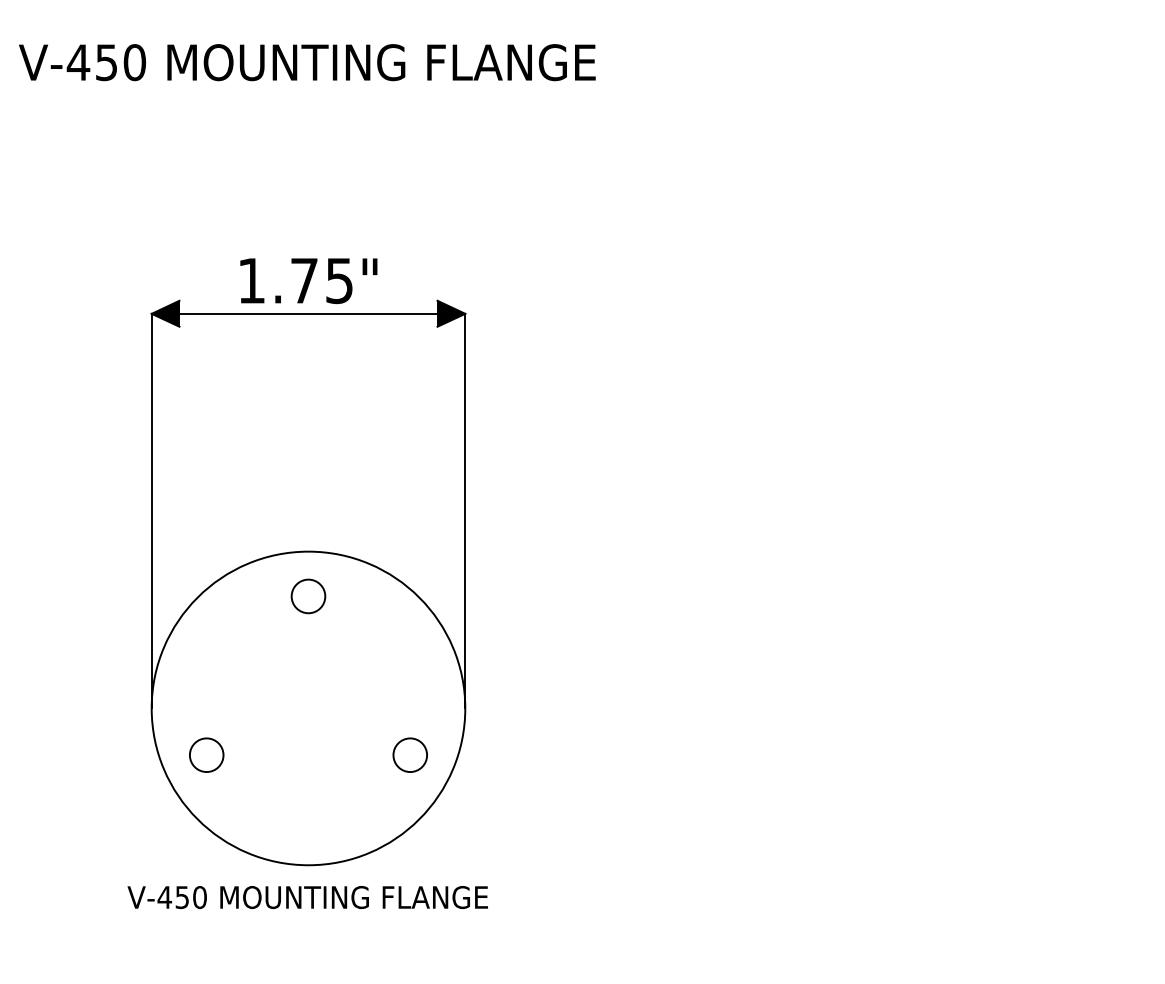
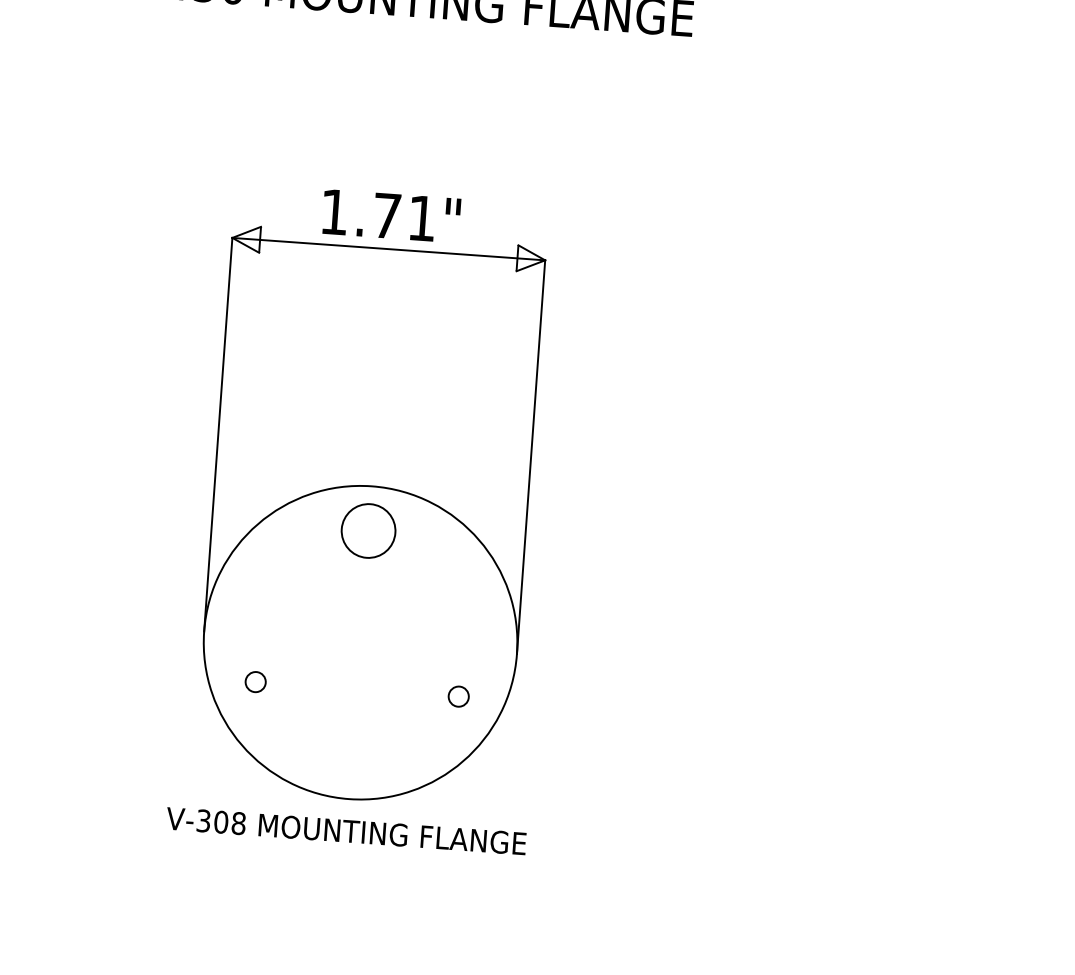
text: (339, 281) -> (422, 219), 1.75" -> 1.71"
fill: (165, 313) -> (246, 238), removed
fill: (451, 313) -> (531, 259), removed
circle: (308, 596) -> (368, 531), size x1.6
circle: (206, 755) -> (255, 682), size x0.6
circle: (410, 755) -> (458, 696), size x0.6
text: (181, 897) -> (220, 822), V-450 -> V-308

